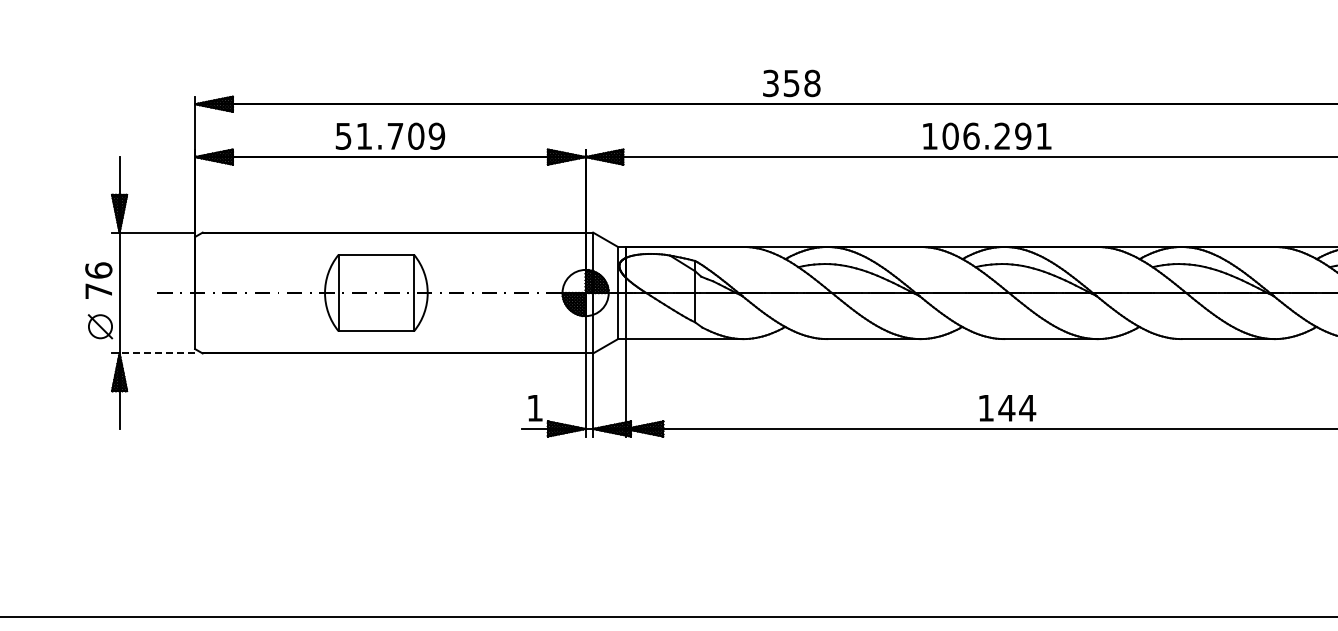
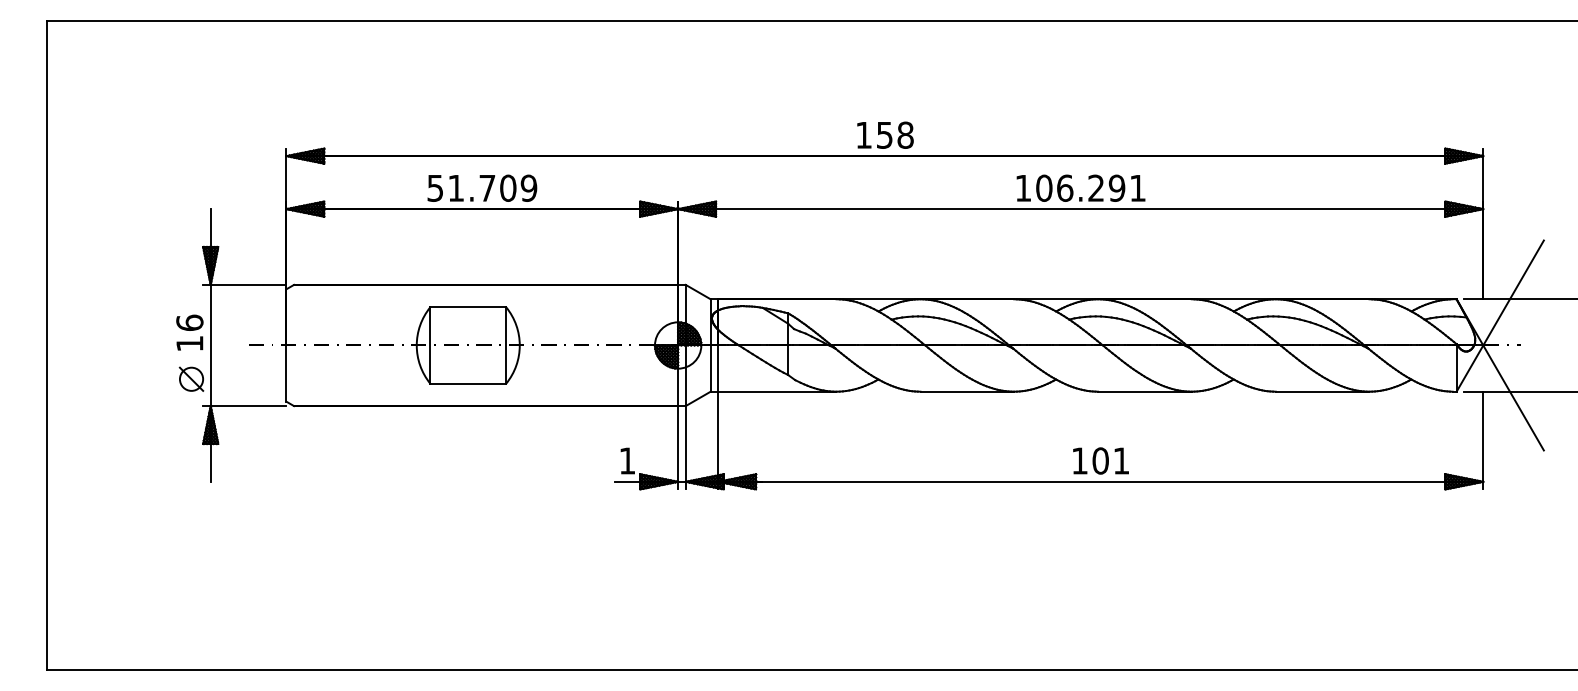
text: (770, 82) -> (863, 134), 358 -> 158
text: (98, 291) -> (189, 343), 76 -> 16
line: (157, 353) -> (248, 406), dashed -> solid
text: (1017, 407) -> (1111, 460), 144 -> 101

